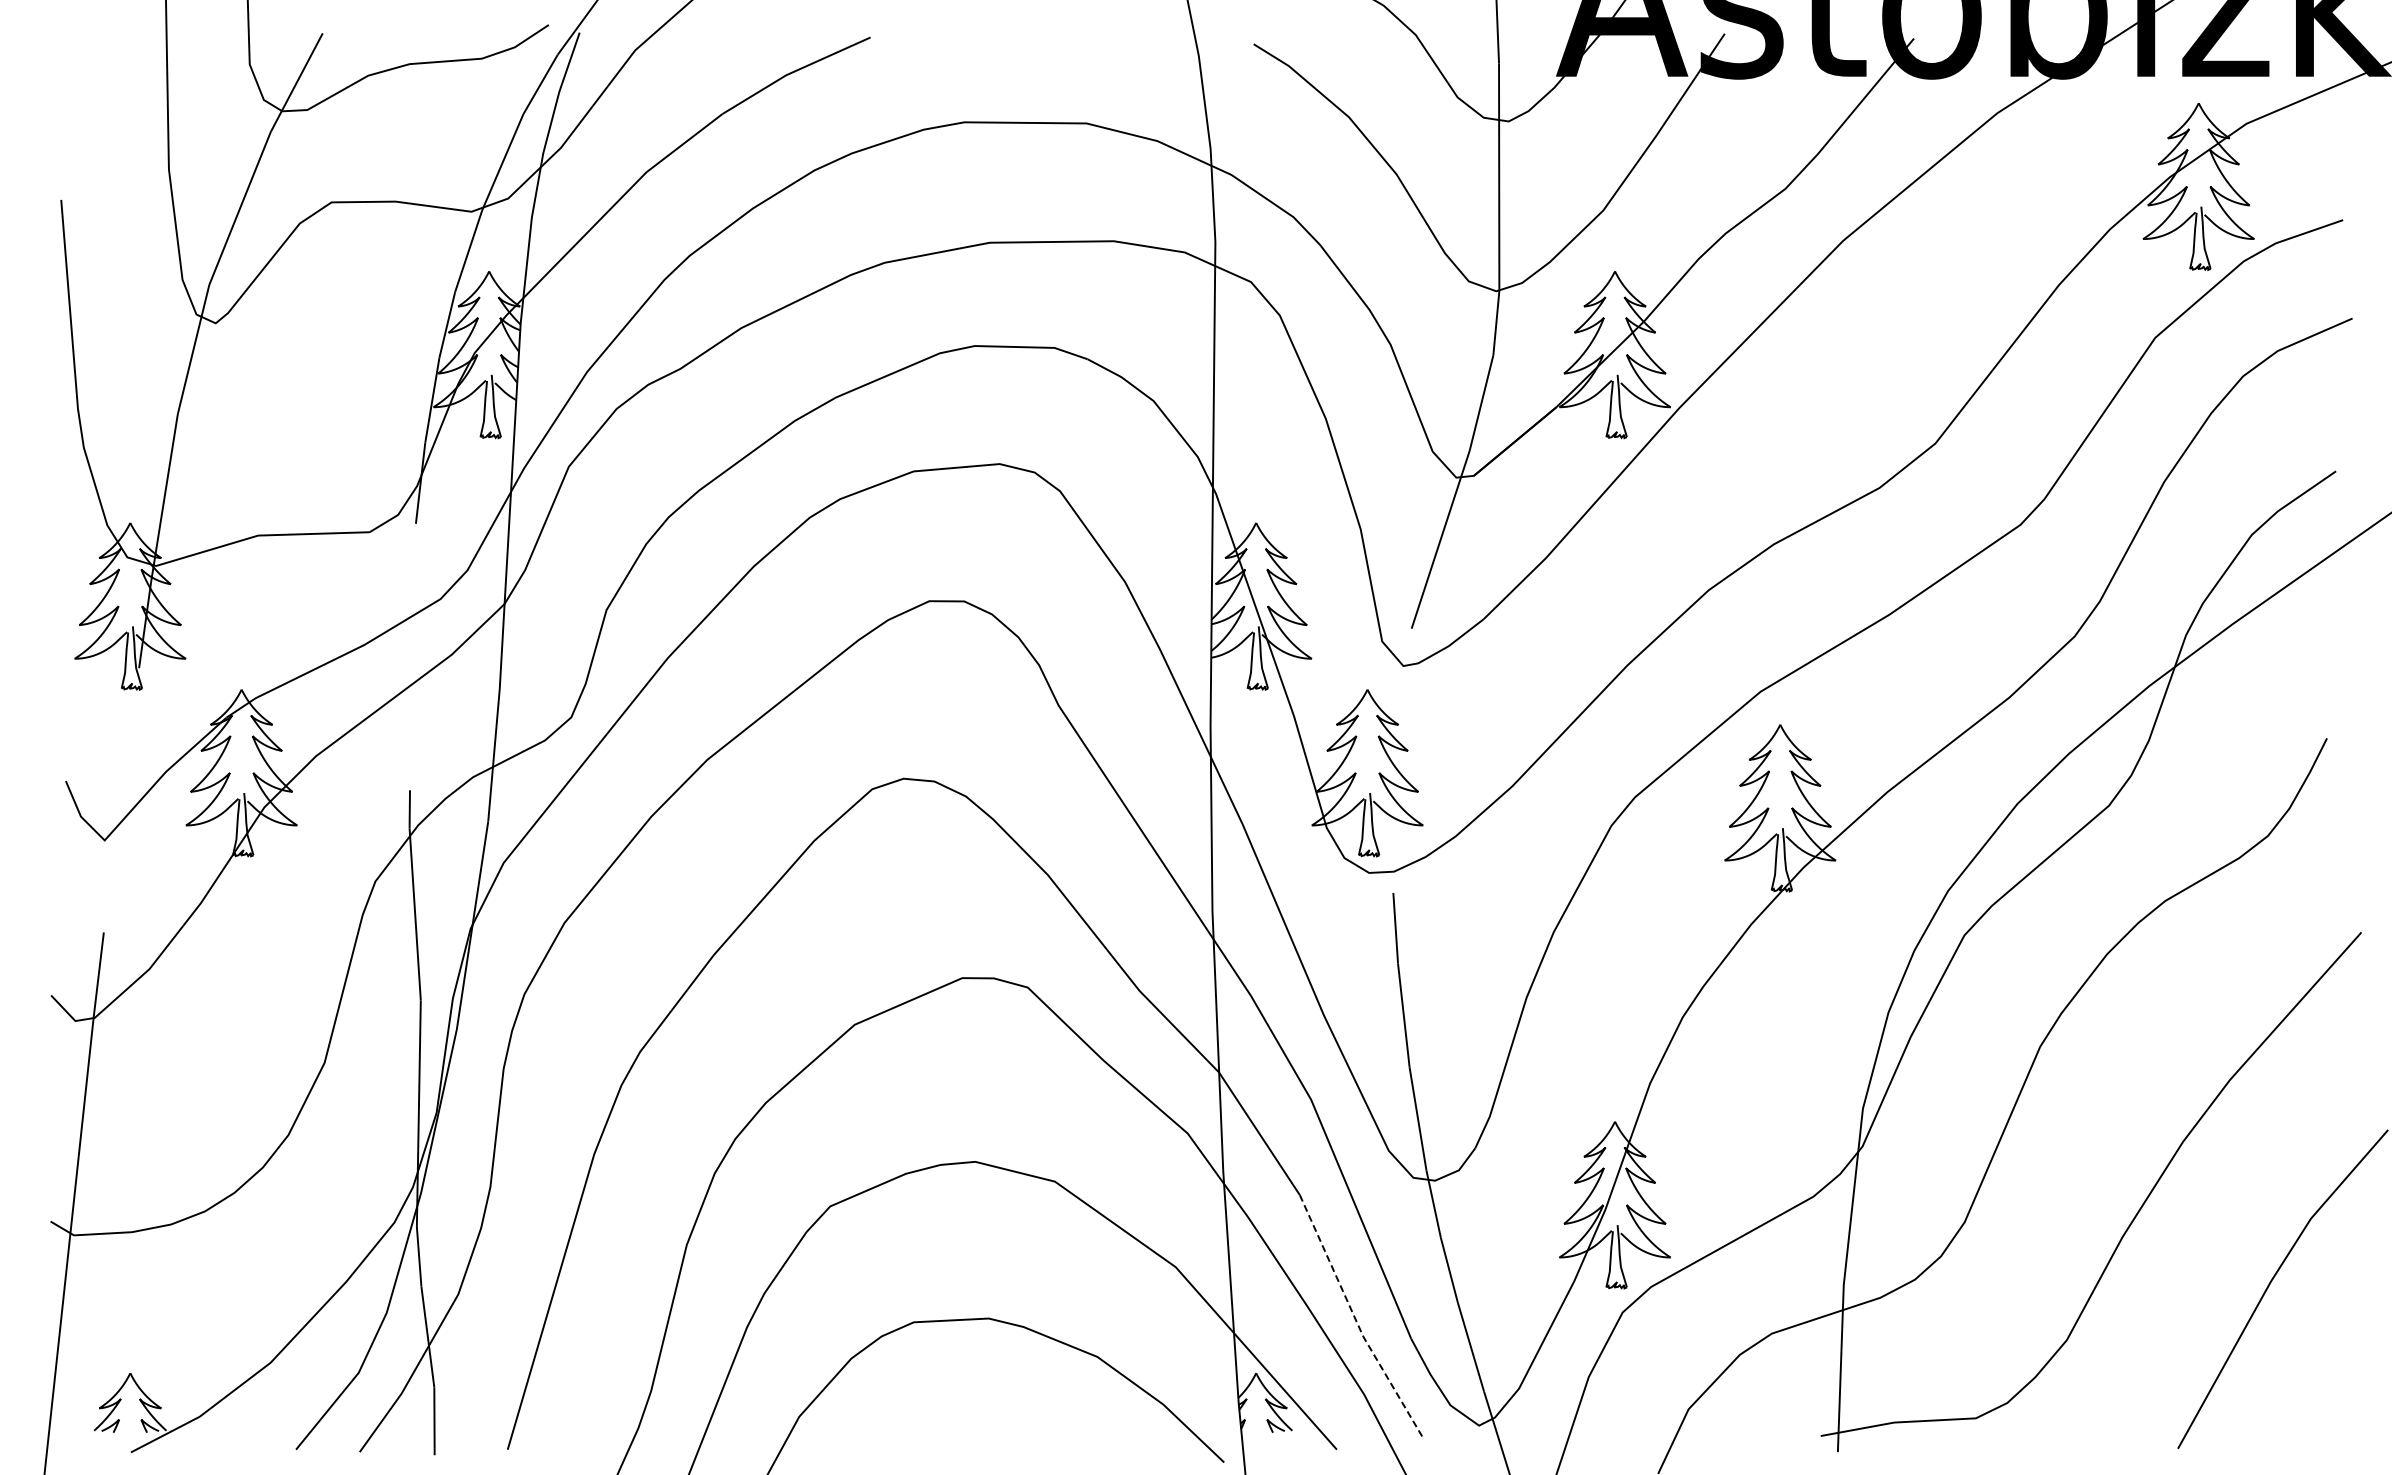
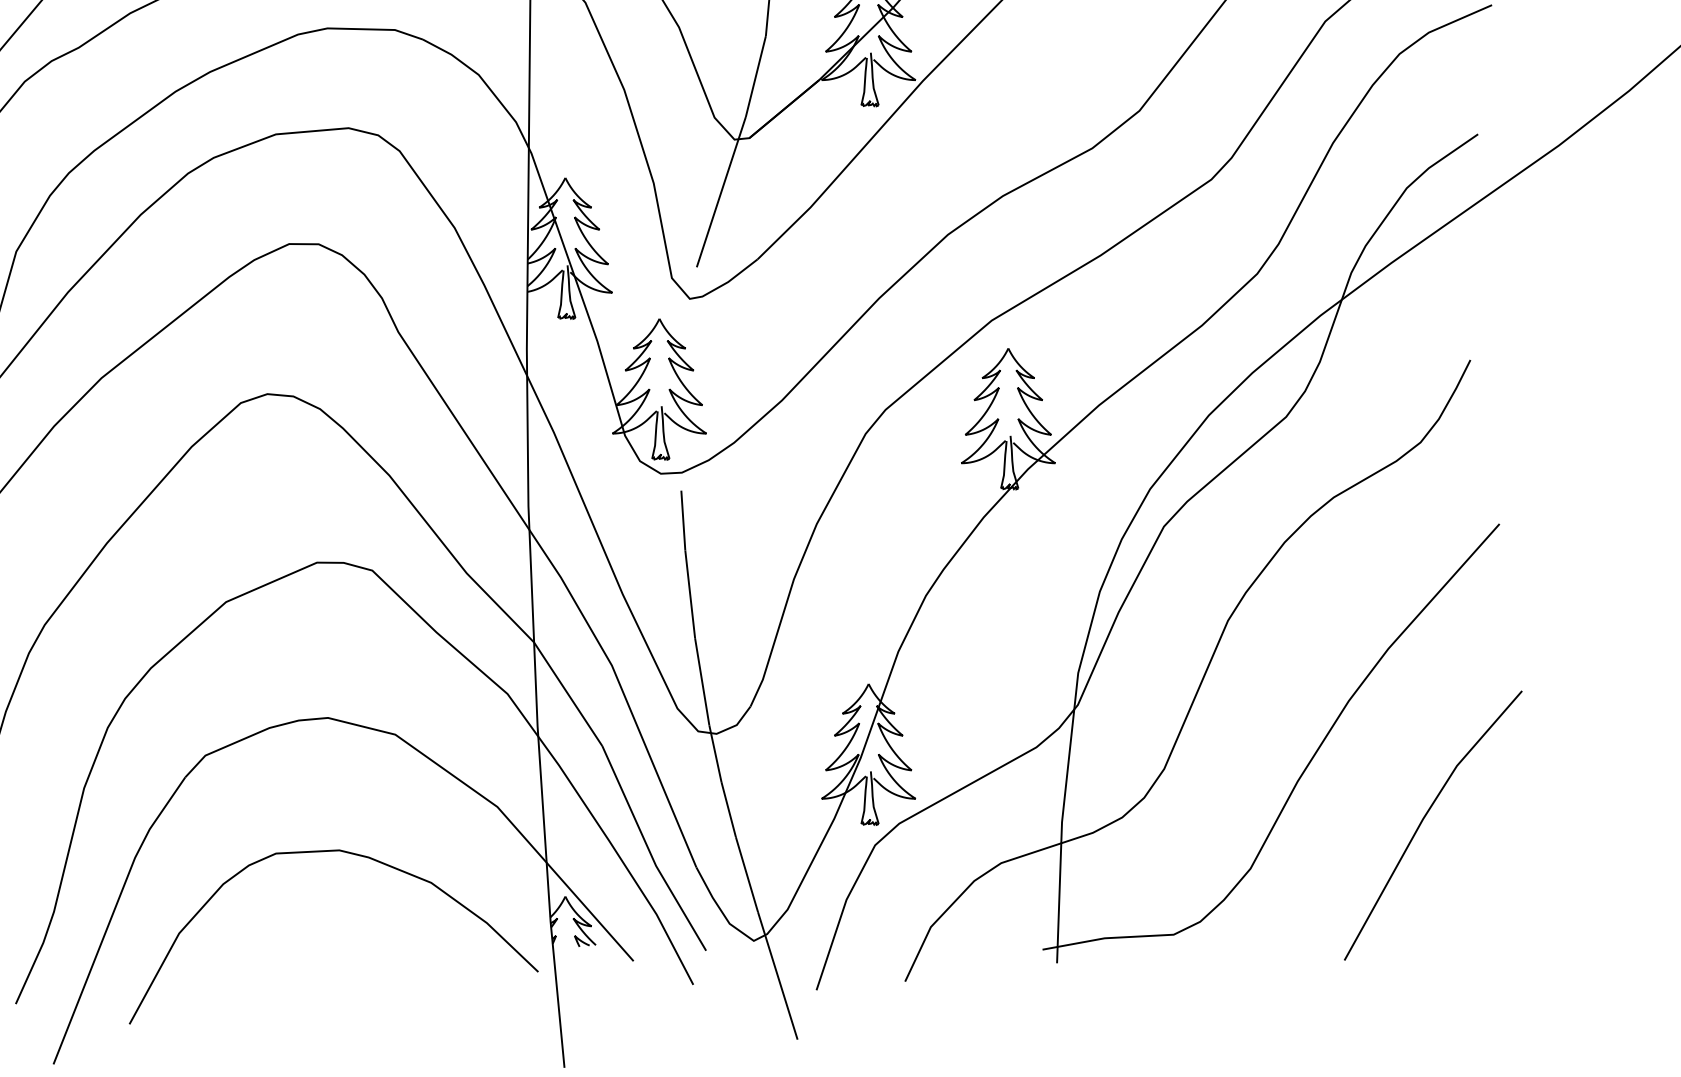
line: (1355, 1319) -> (649, 851), dashed -> solid

